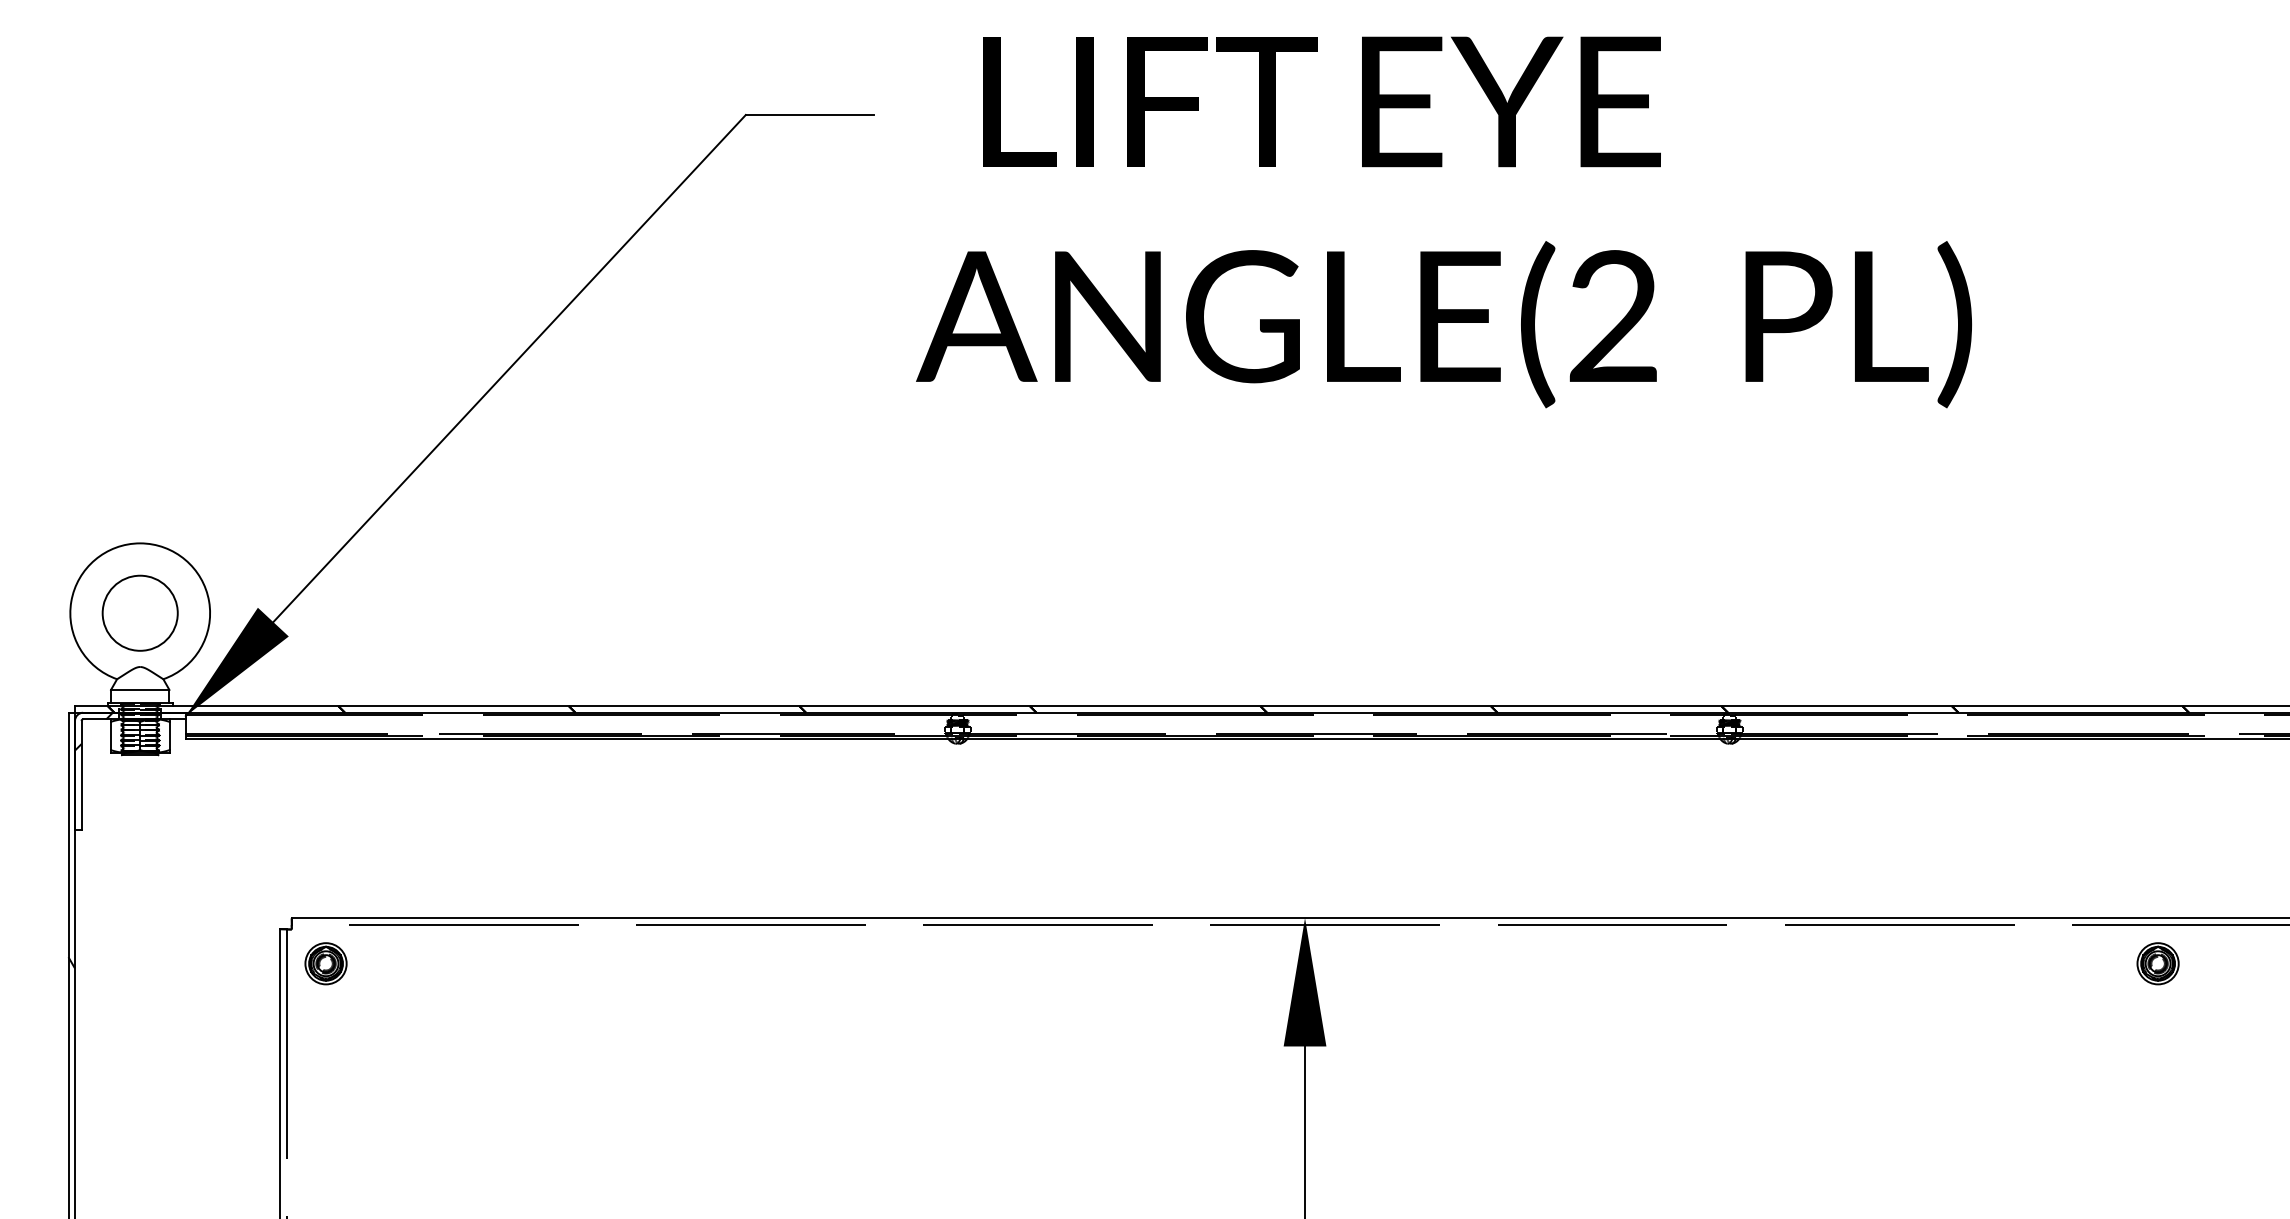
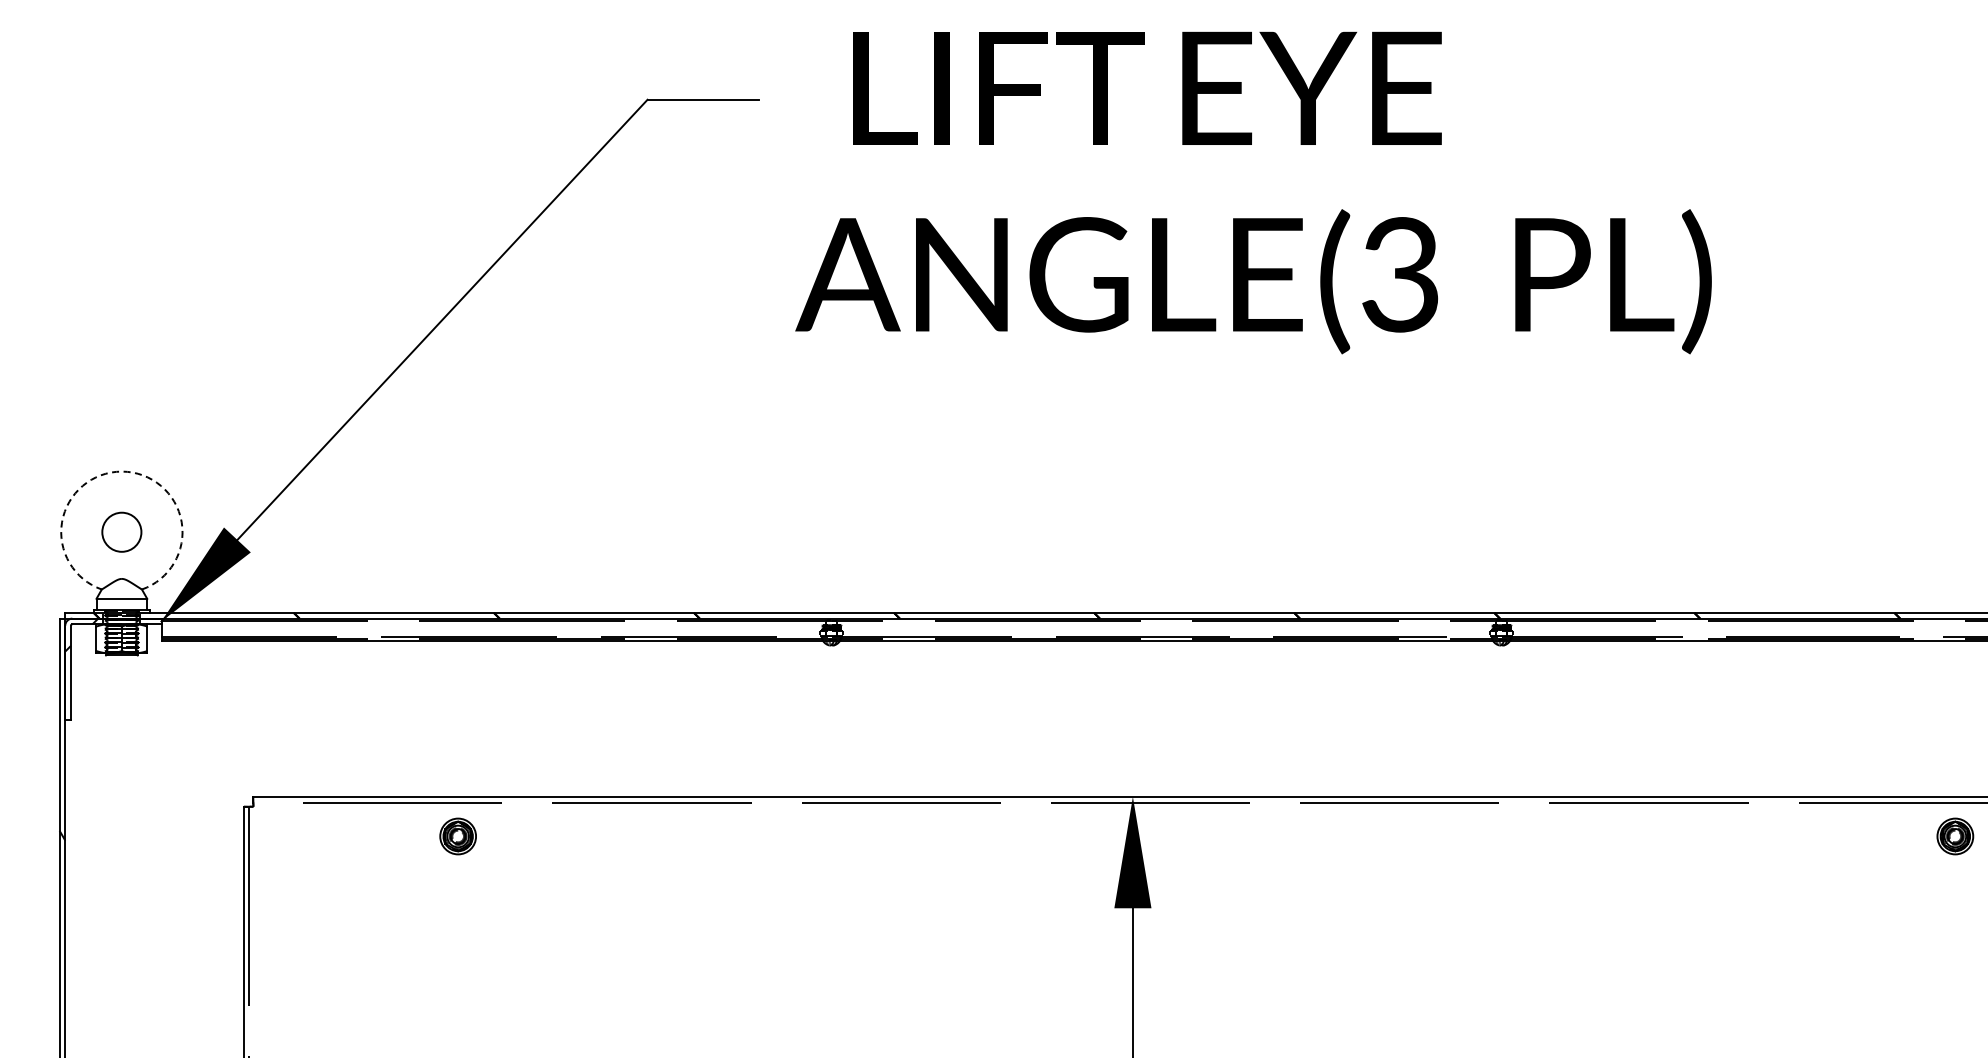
text: (1613, 316) -> (1400, 274), (2 -> (3
arc: (139, 543) -> (121, 471), solid -> dashed
circle: (139, 612) -> (121, 531), size x0.6
part: (325, 963) -> (457, 836), moved
part: (2158, 963) -> (1955, 836), moved

